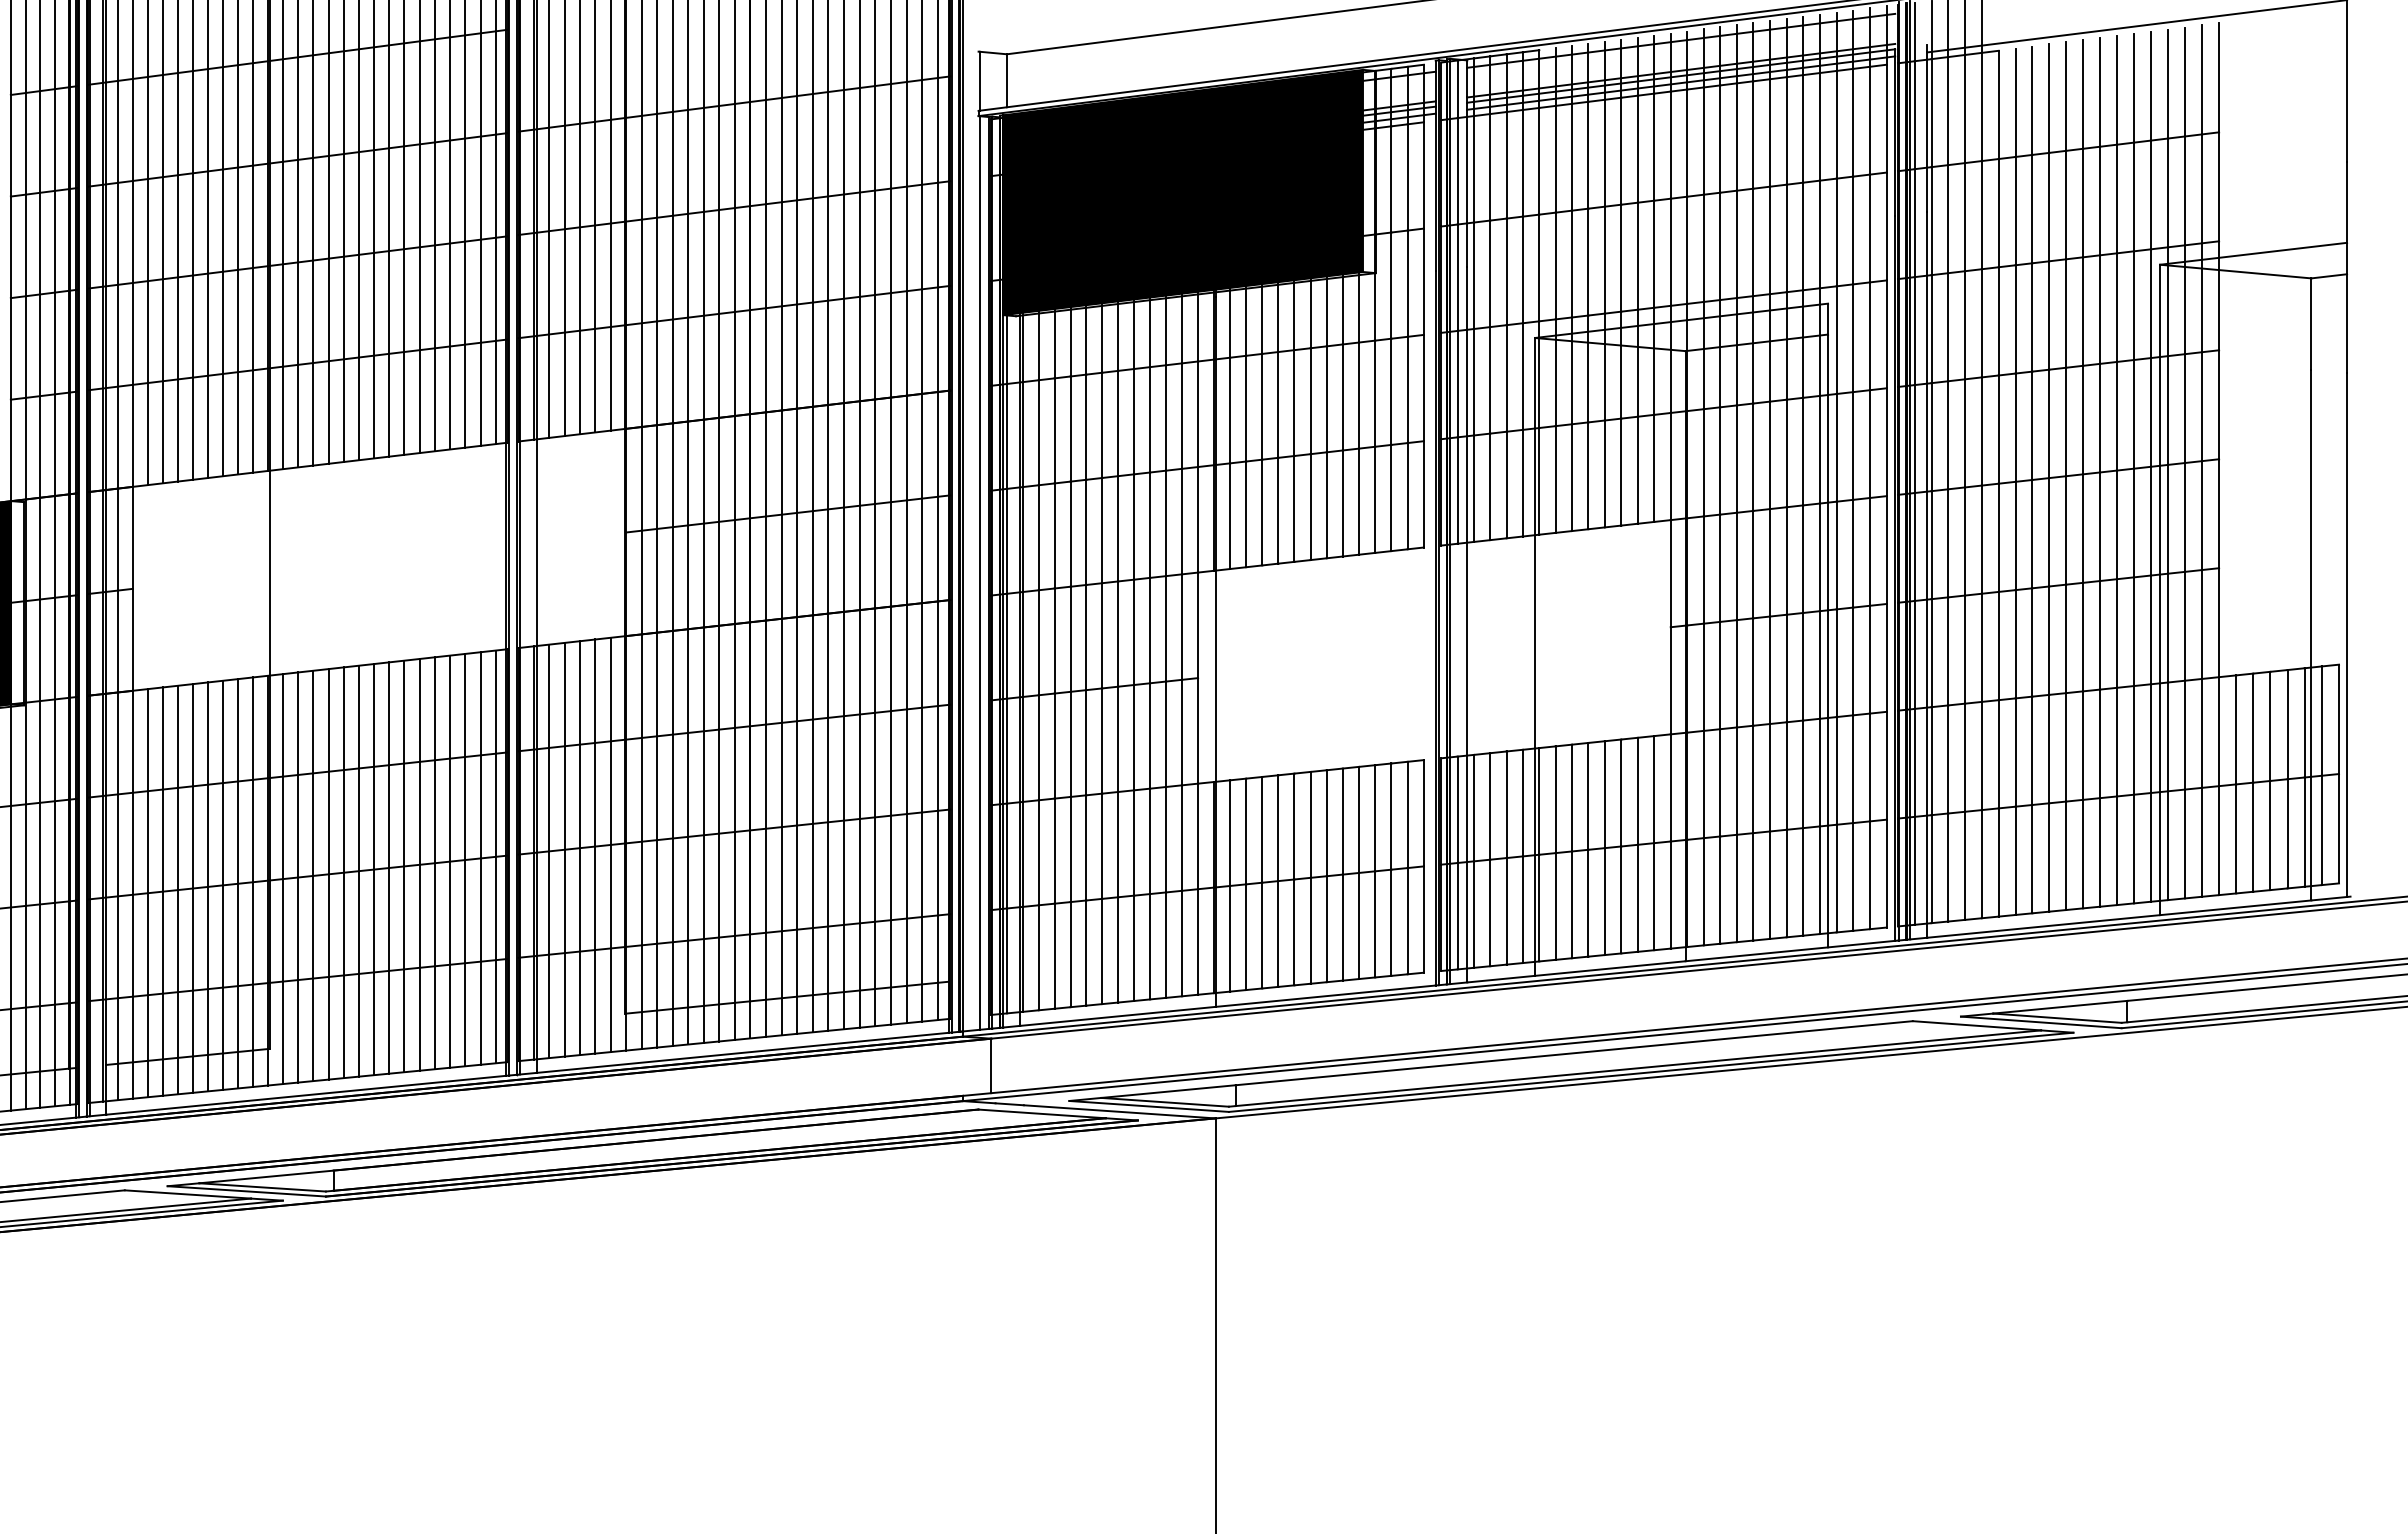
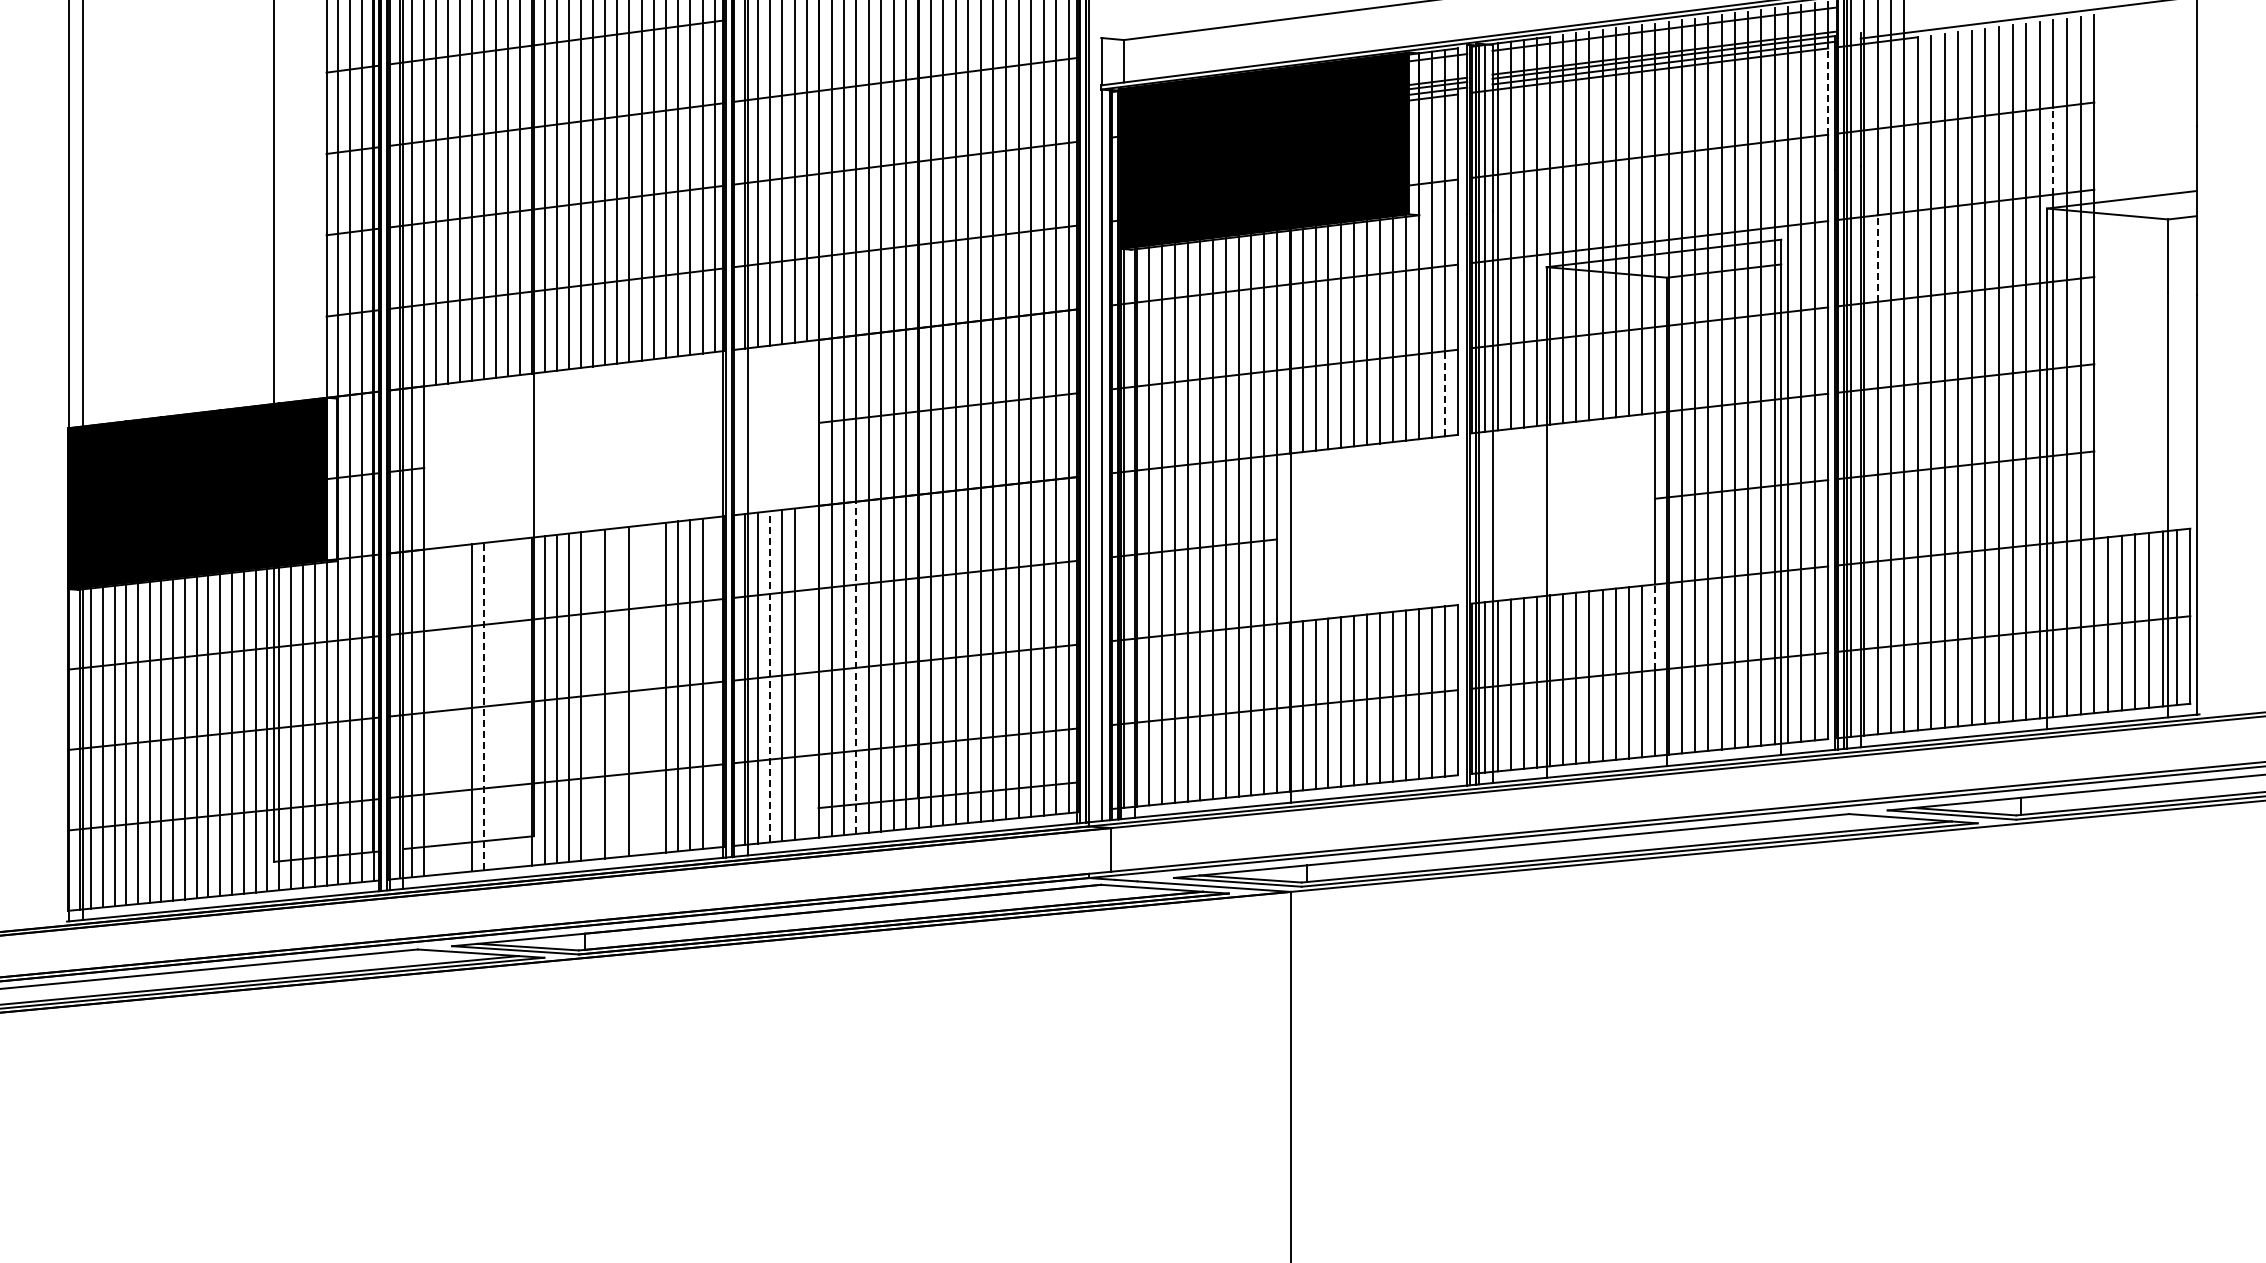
line: (1887, 118) -> (1828, 91), solid -> dashed
line: (2168, 193) -> (2053, 151), solid -> dashed
line: (1948, 327) -> (1877, 258), solid -> dashed
line: (1407, 495) -> (1444, 393), solid -> dashed
line: (1670, 788) -> (1655, 627), solid -> dashed
line: (672, 838) -> (856, 667), solid -> dashed
line: (610, 844) -> (806, 672), removed
line: (564, 849) -> (769, 676), solid -> dashed
line: (495, 856) -> (714, 682), removed
line: (419, 864) -> (653, 688), removed
line: (404, 865) -> (641, 689), removed
line: (374, 869) -> (617, 692), removed
line: (344, 871) -> (593, 694), removed
line: (253, 881) -> (520, 702), removed
line: (238, 883) -> (508, 703), removed
line: (223, 885) -> (496, 705), removed
line: (208, 886) -> (484, 706), solid -> dashed
line: (178, 889) -> (460, 708), removed
line: (163, 890) -> (448, 709), removed
line: (148, 893) -> (436, 711), removed

